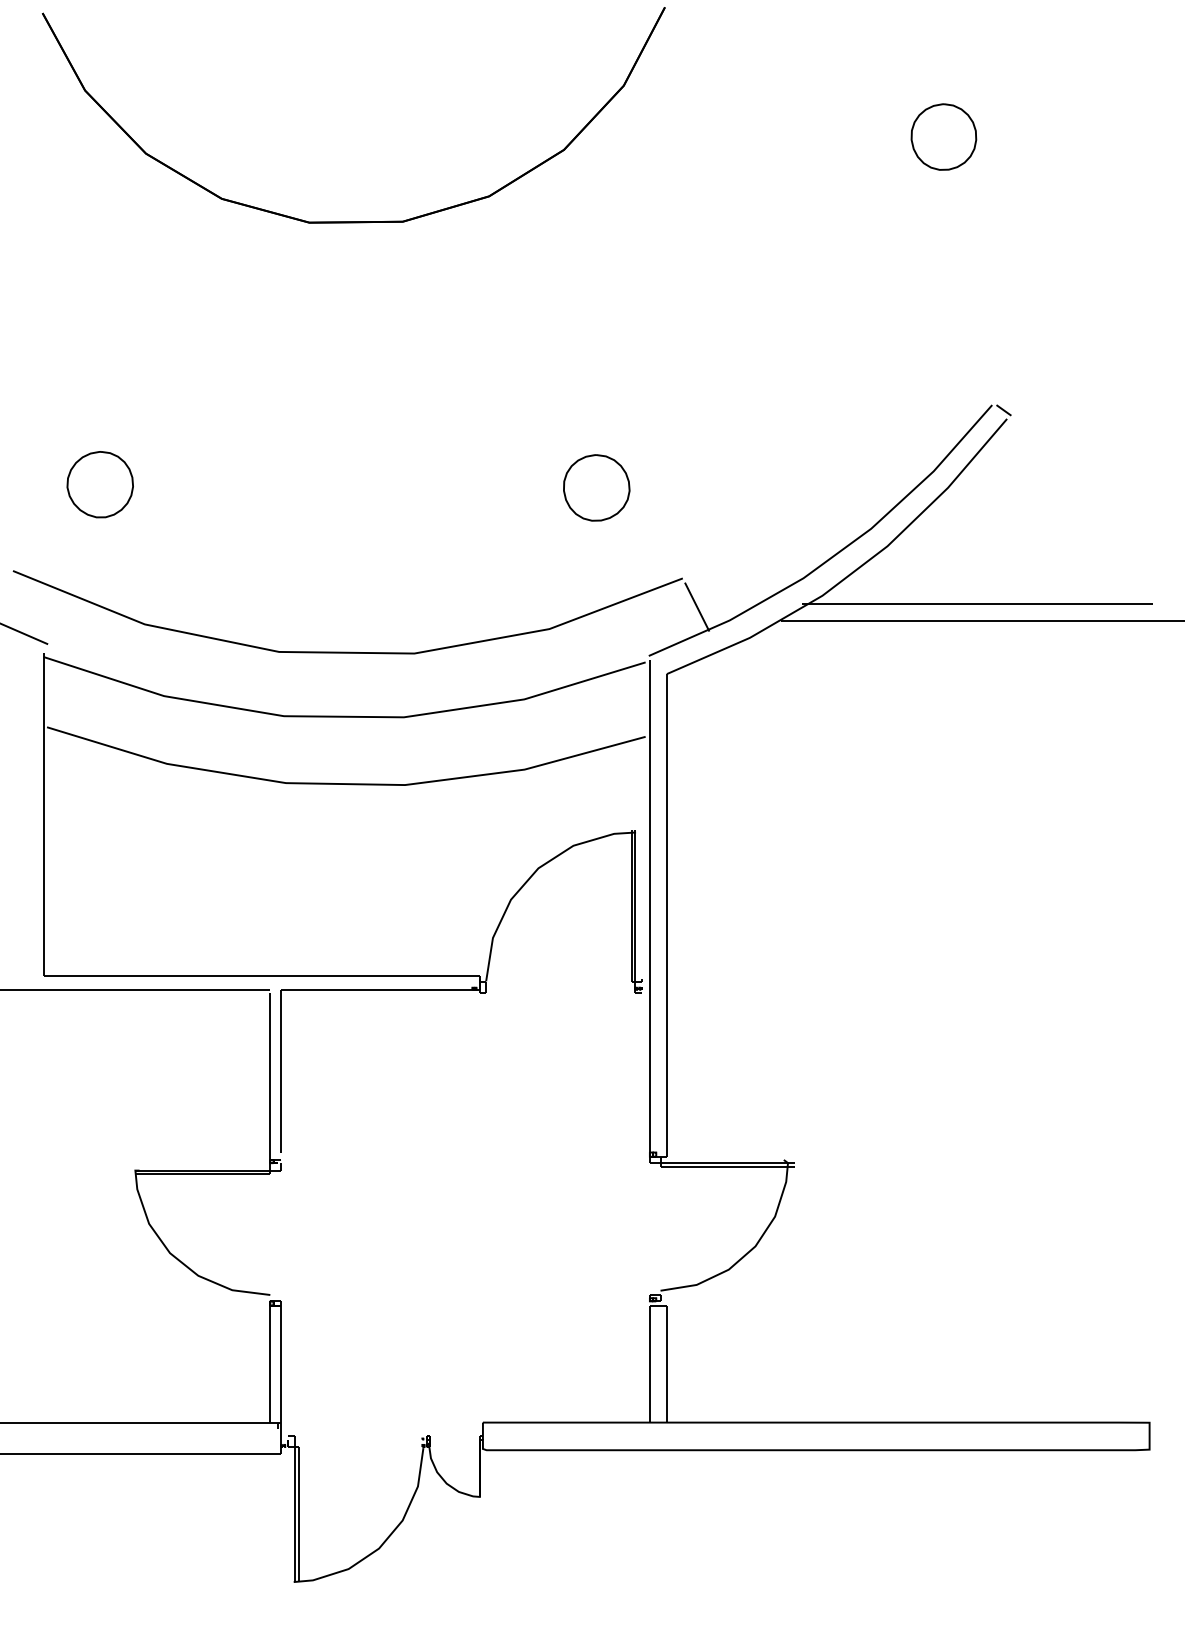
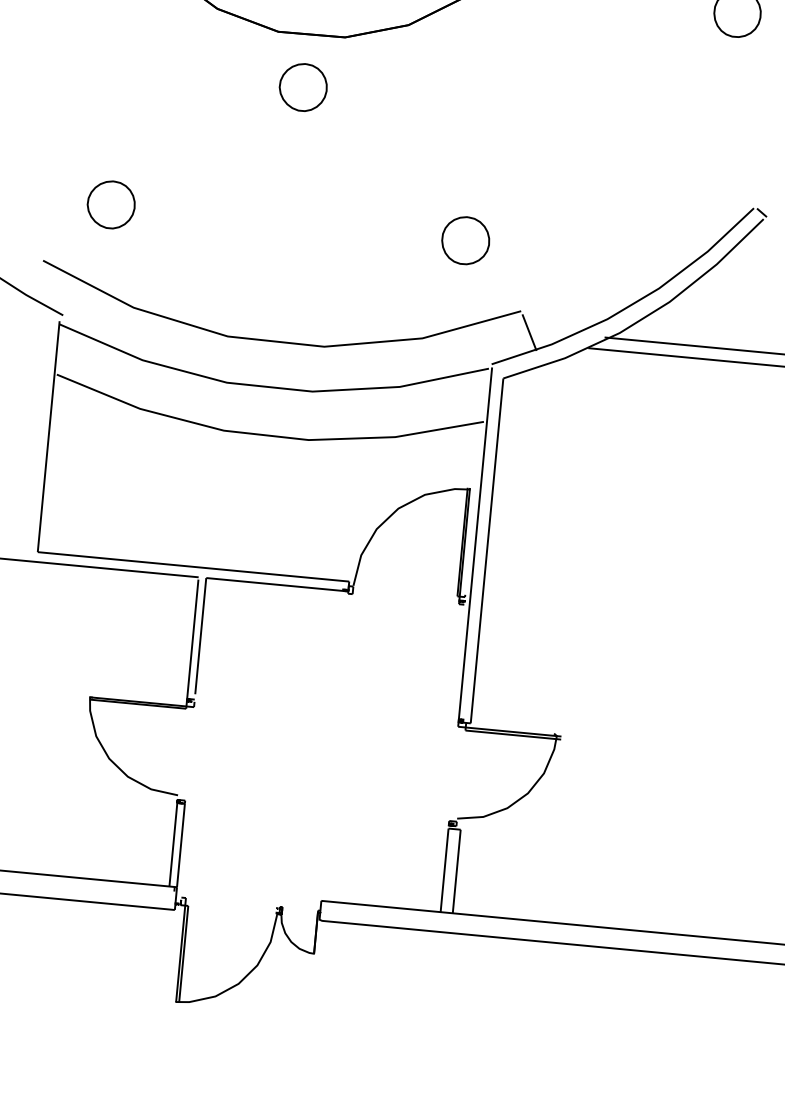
part: (350, 296) -> (302, 87), added

